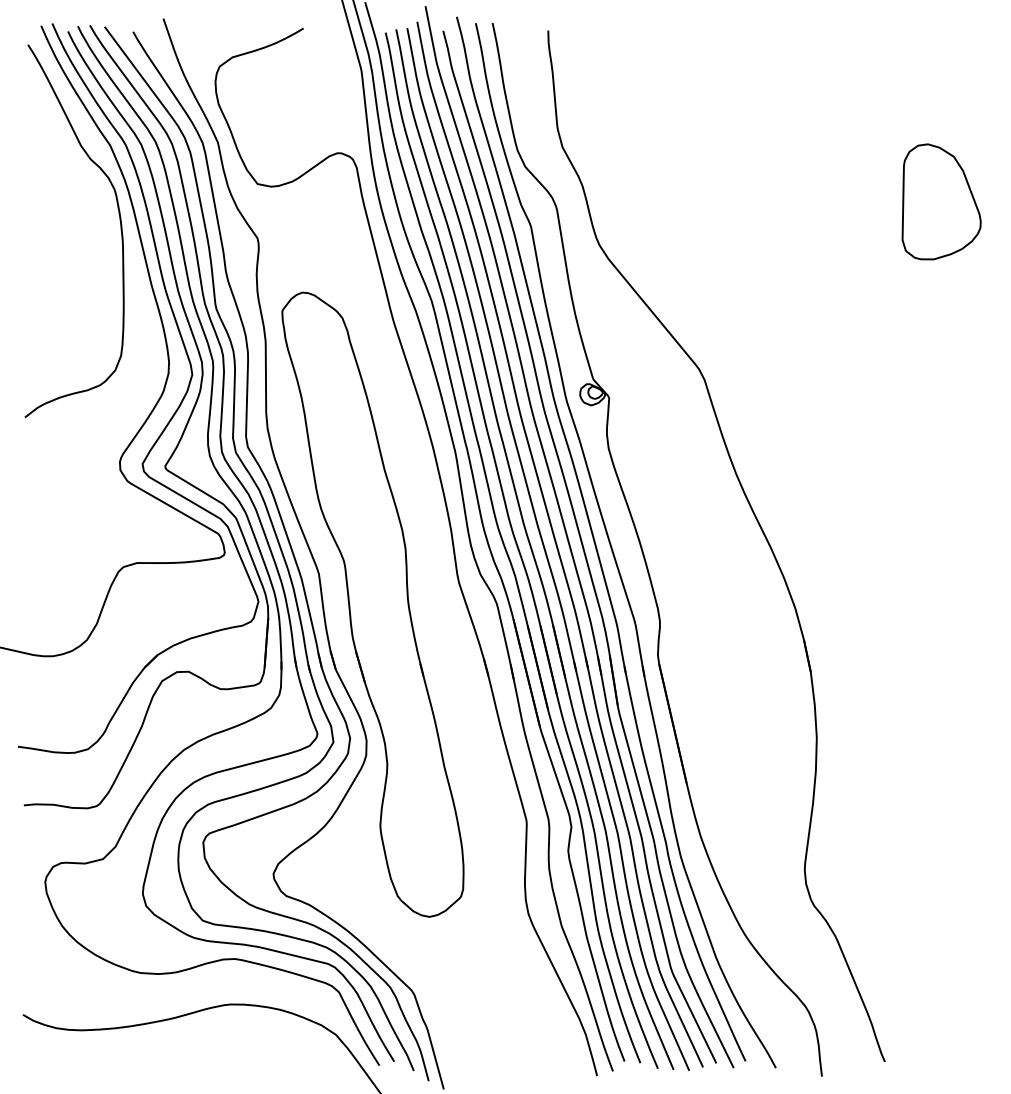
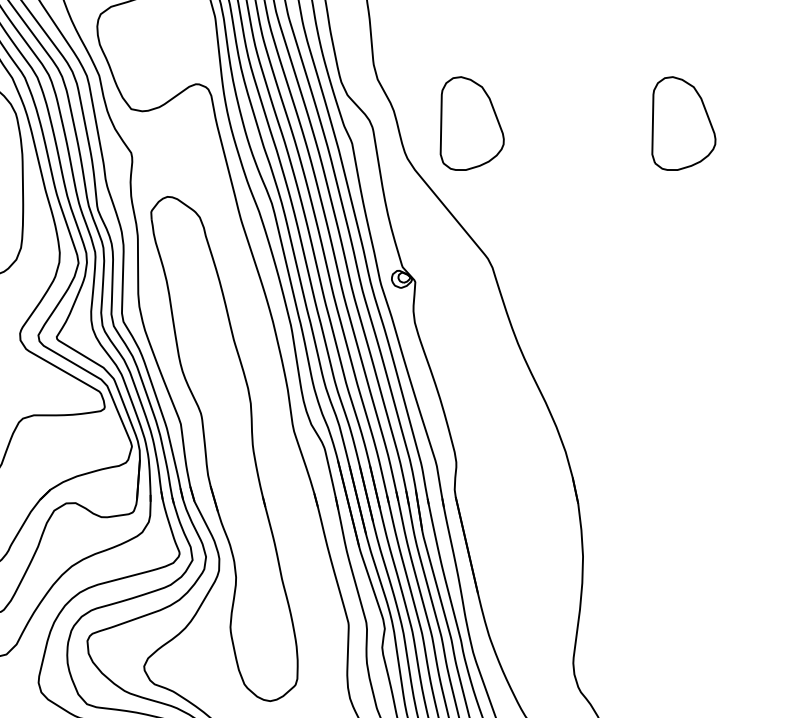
part: (679, 201) -> (472, 123), added

